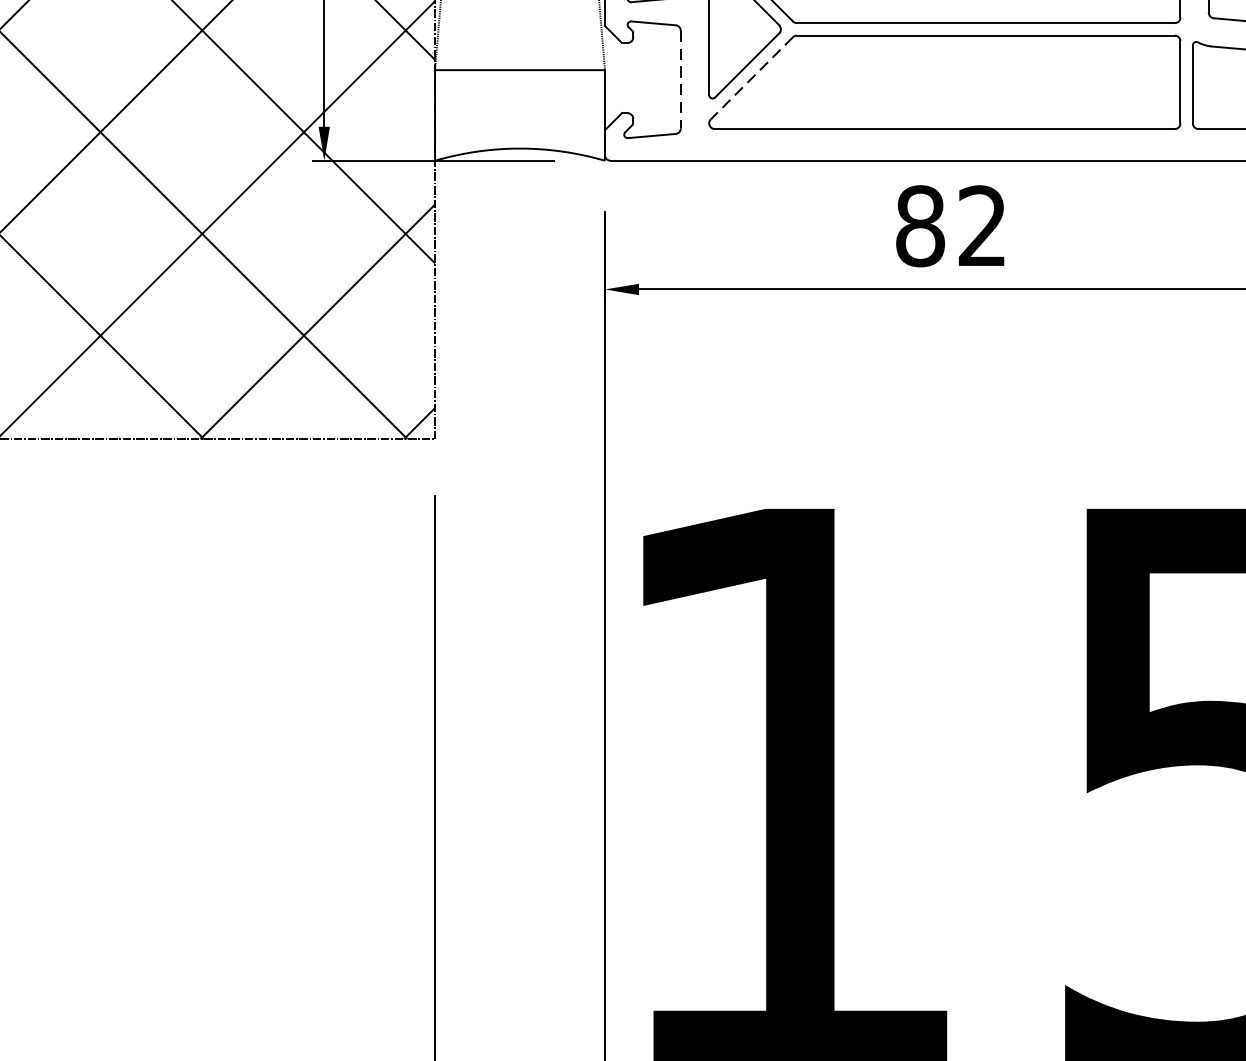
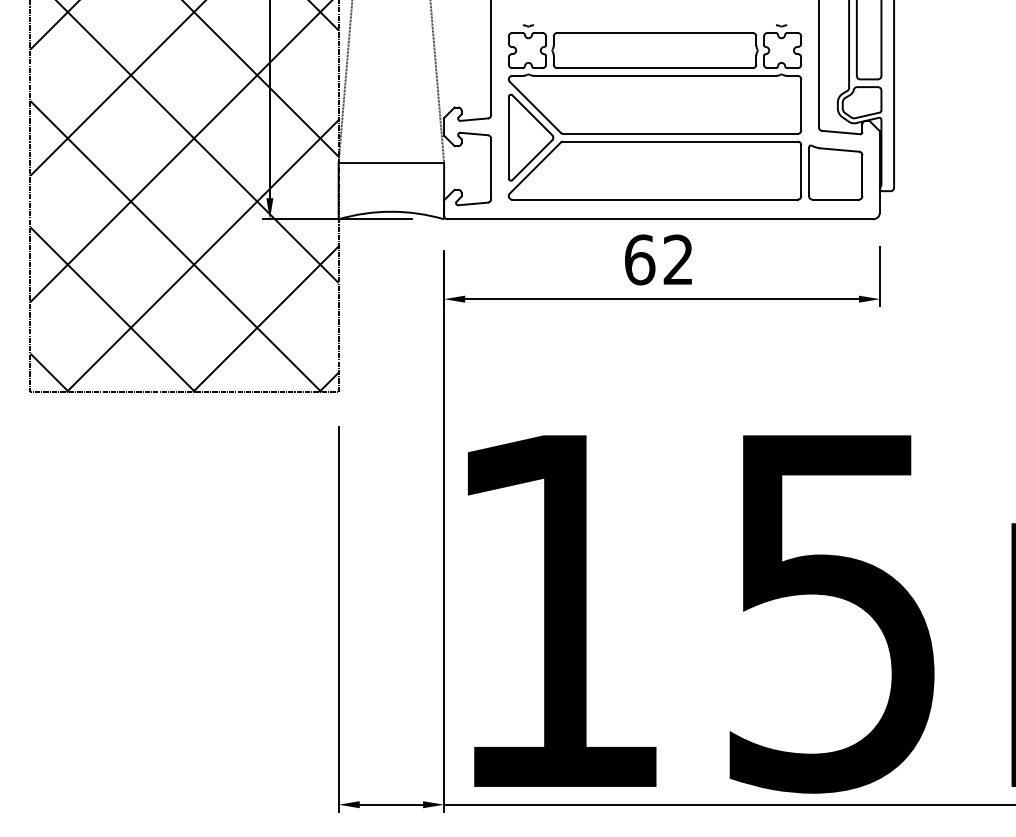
line: (750, 78) -> (534, 168), dashed -> solid
line: (681, 80) -> (491, 169), dashed -> solid
text: (919, 225) -> (639, 259), 82 -> 62

